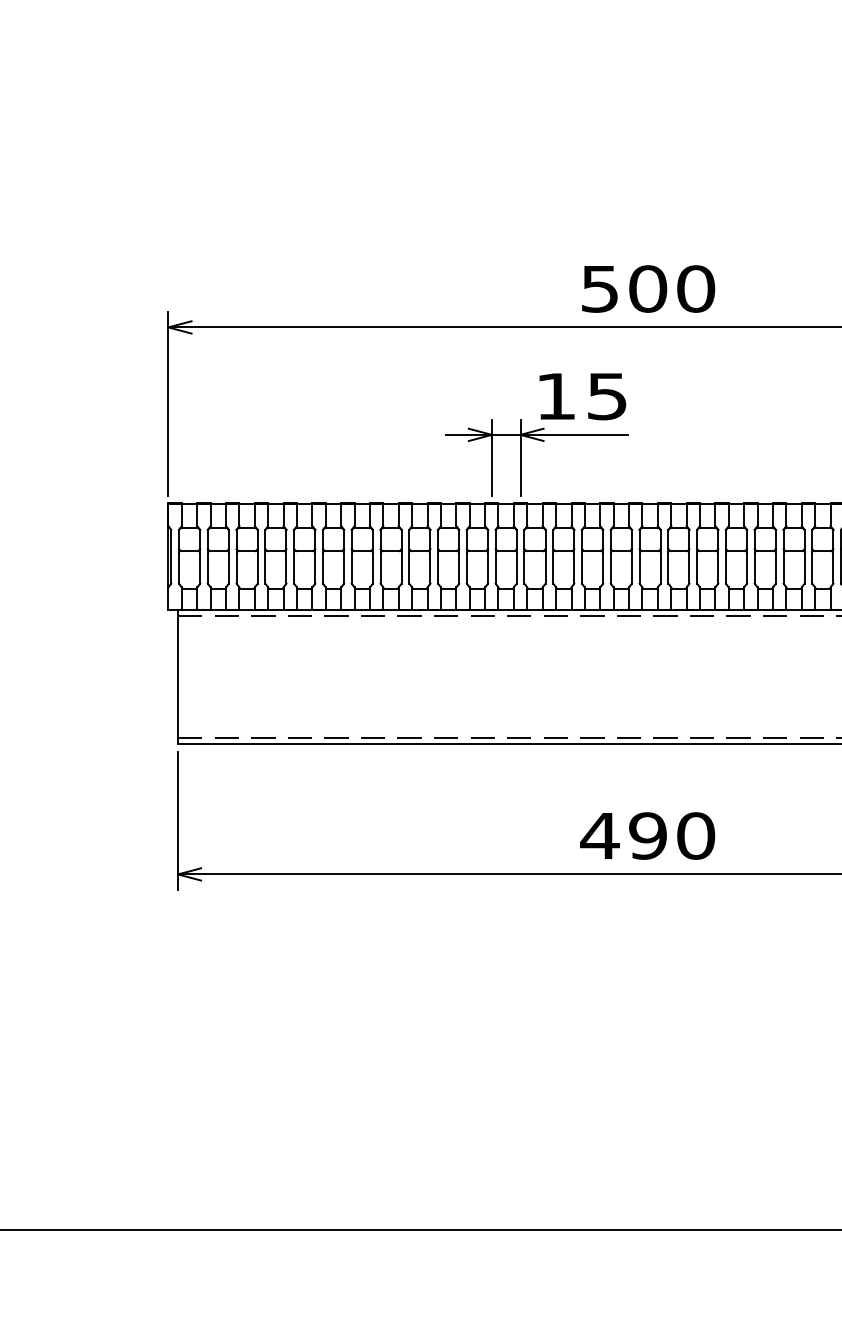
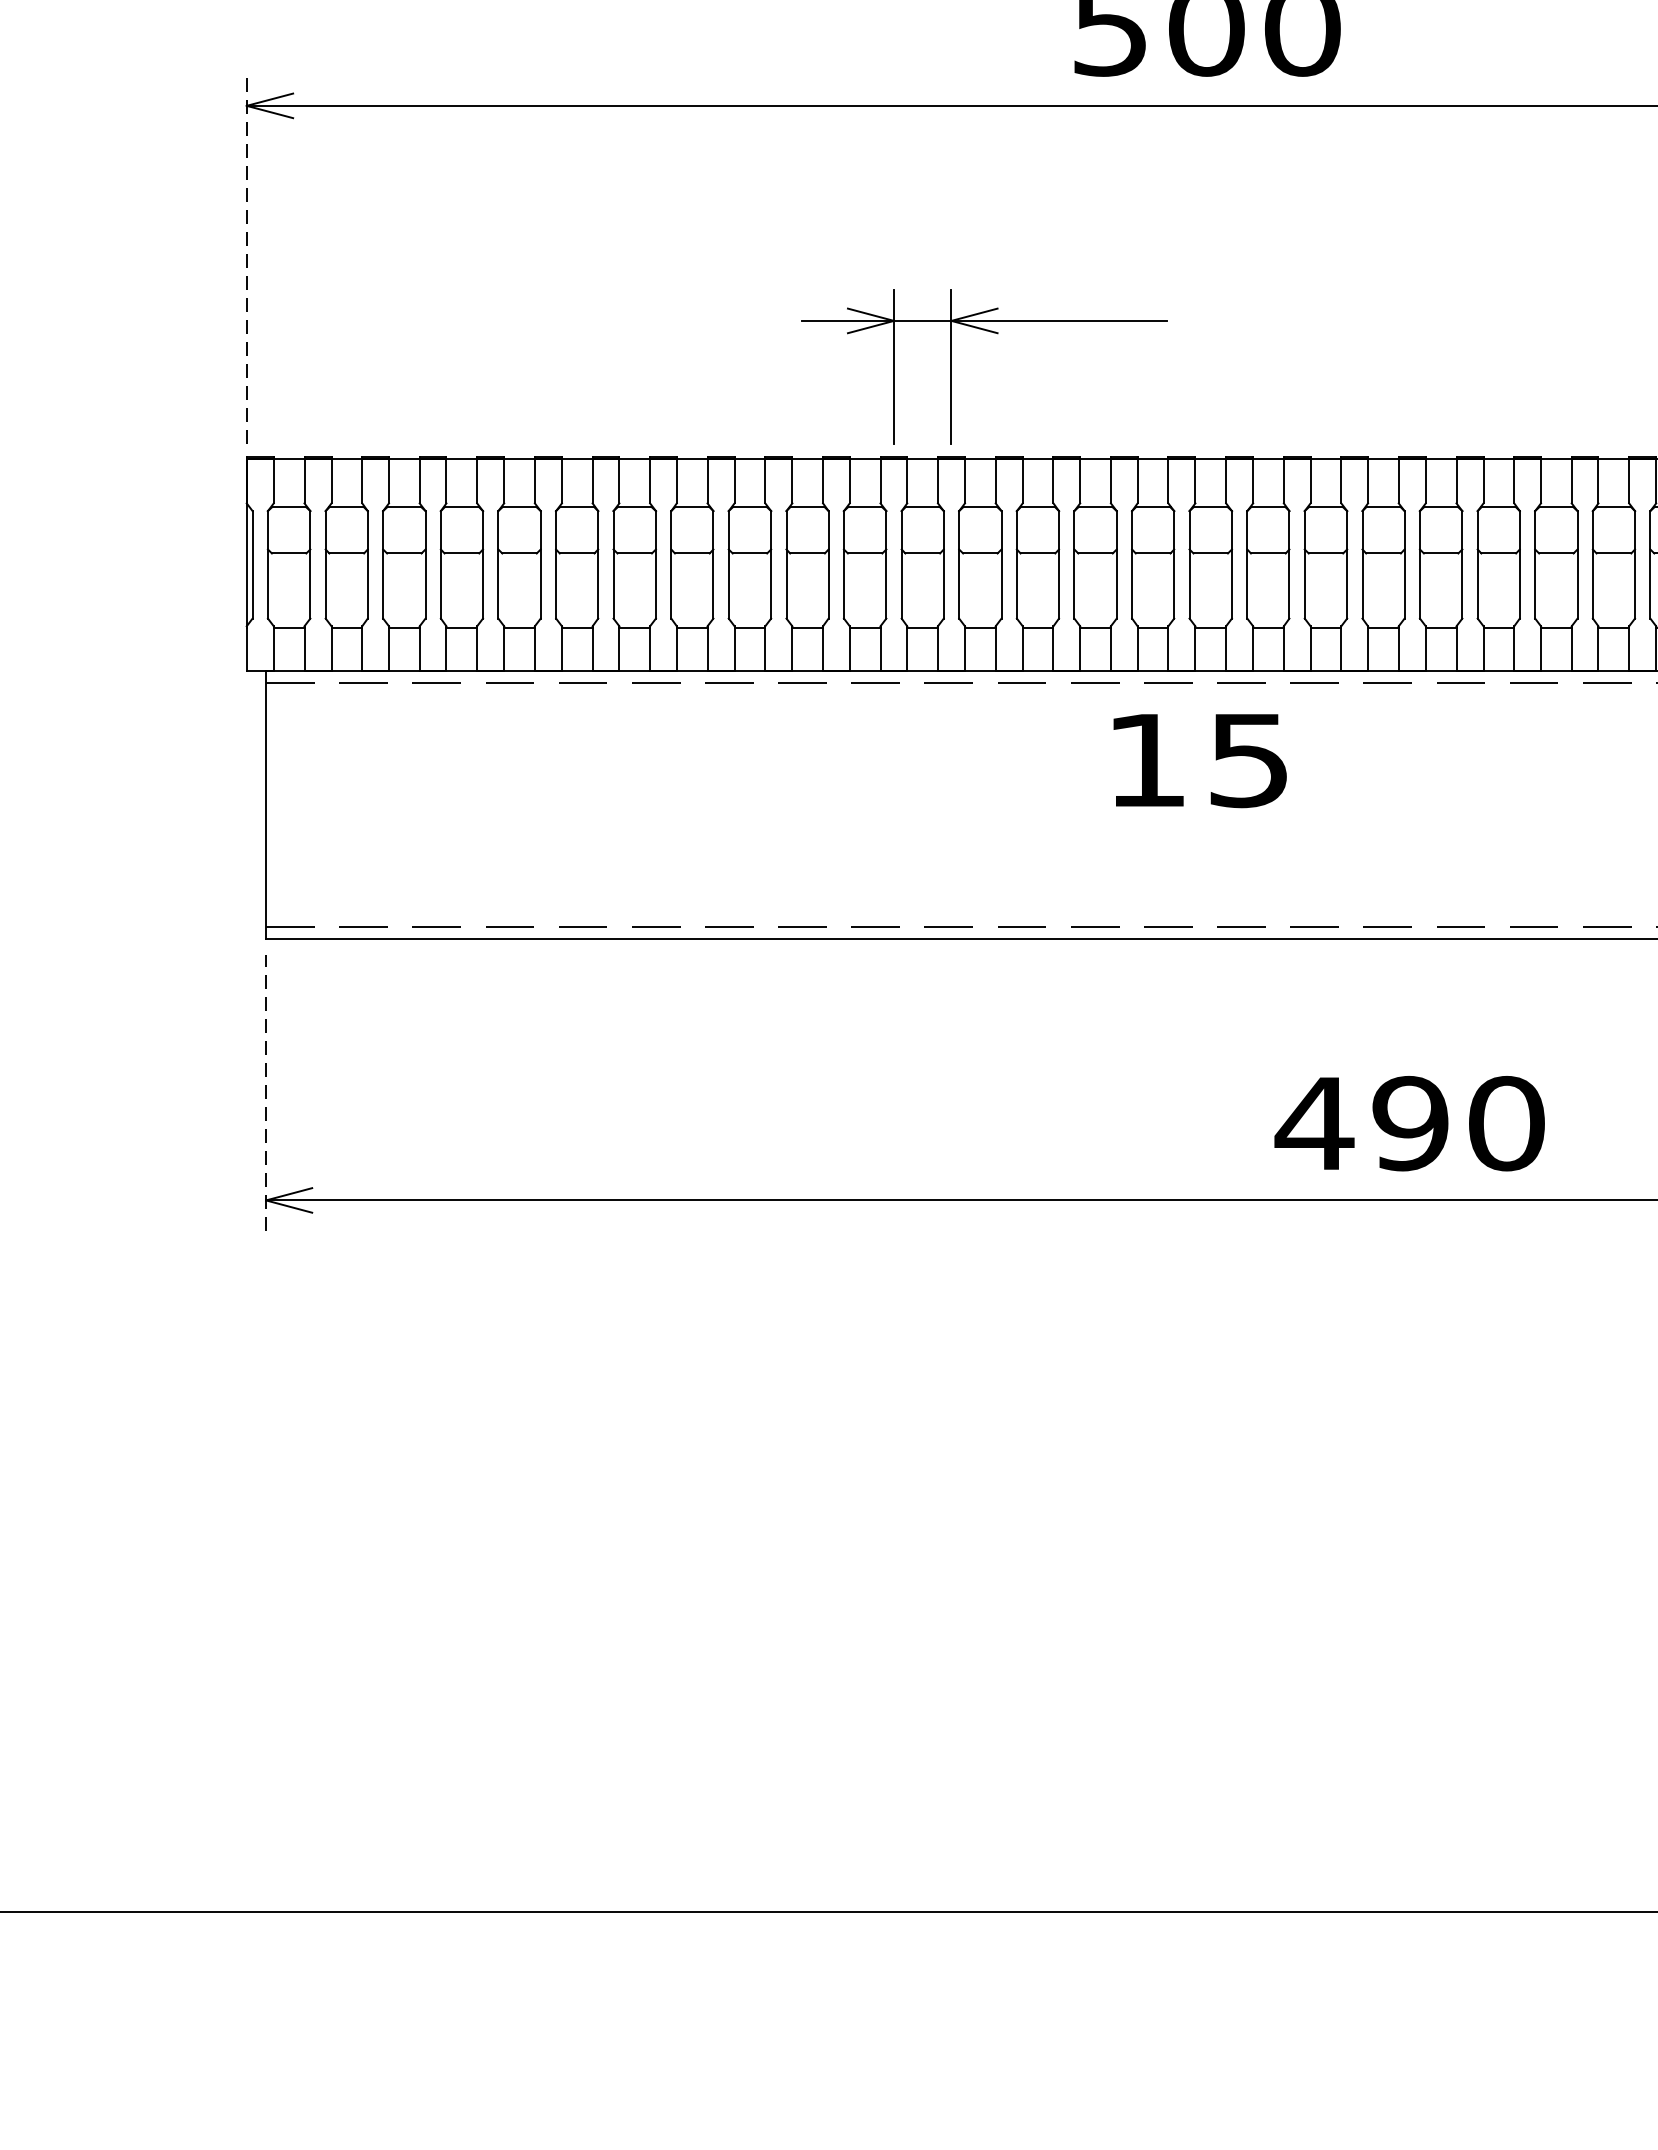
text: (582, 396) -> (1199, 760), moved
line: (168, 403) -> (246, 258), solid -> dashed
line: (178, 820) -> (266, 1092), solid -> dashed
text: (647, 835) -> (1409, 1122), moved

